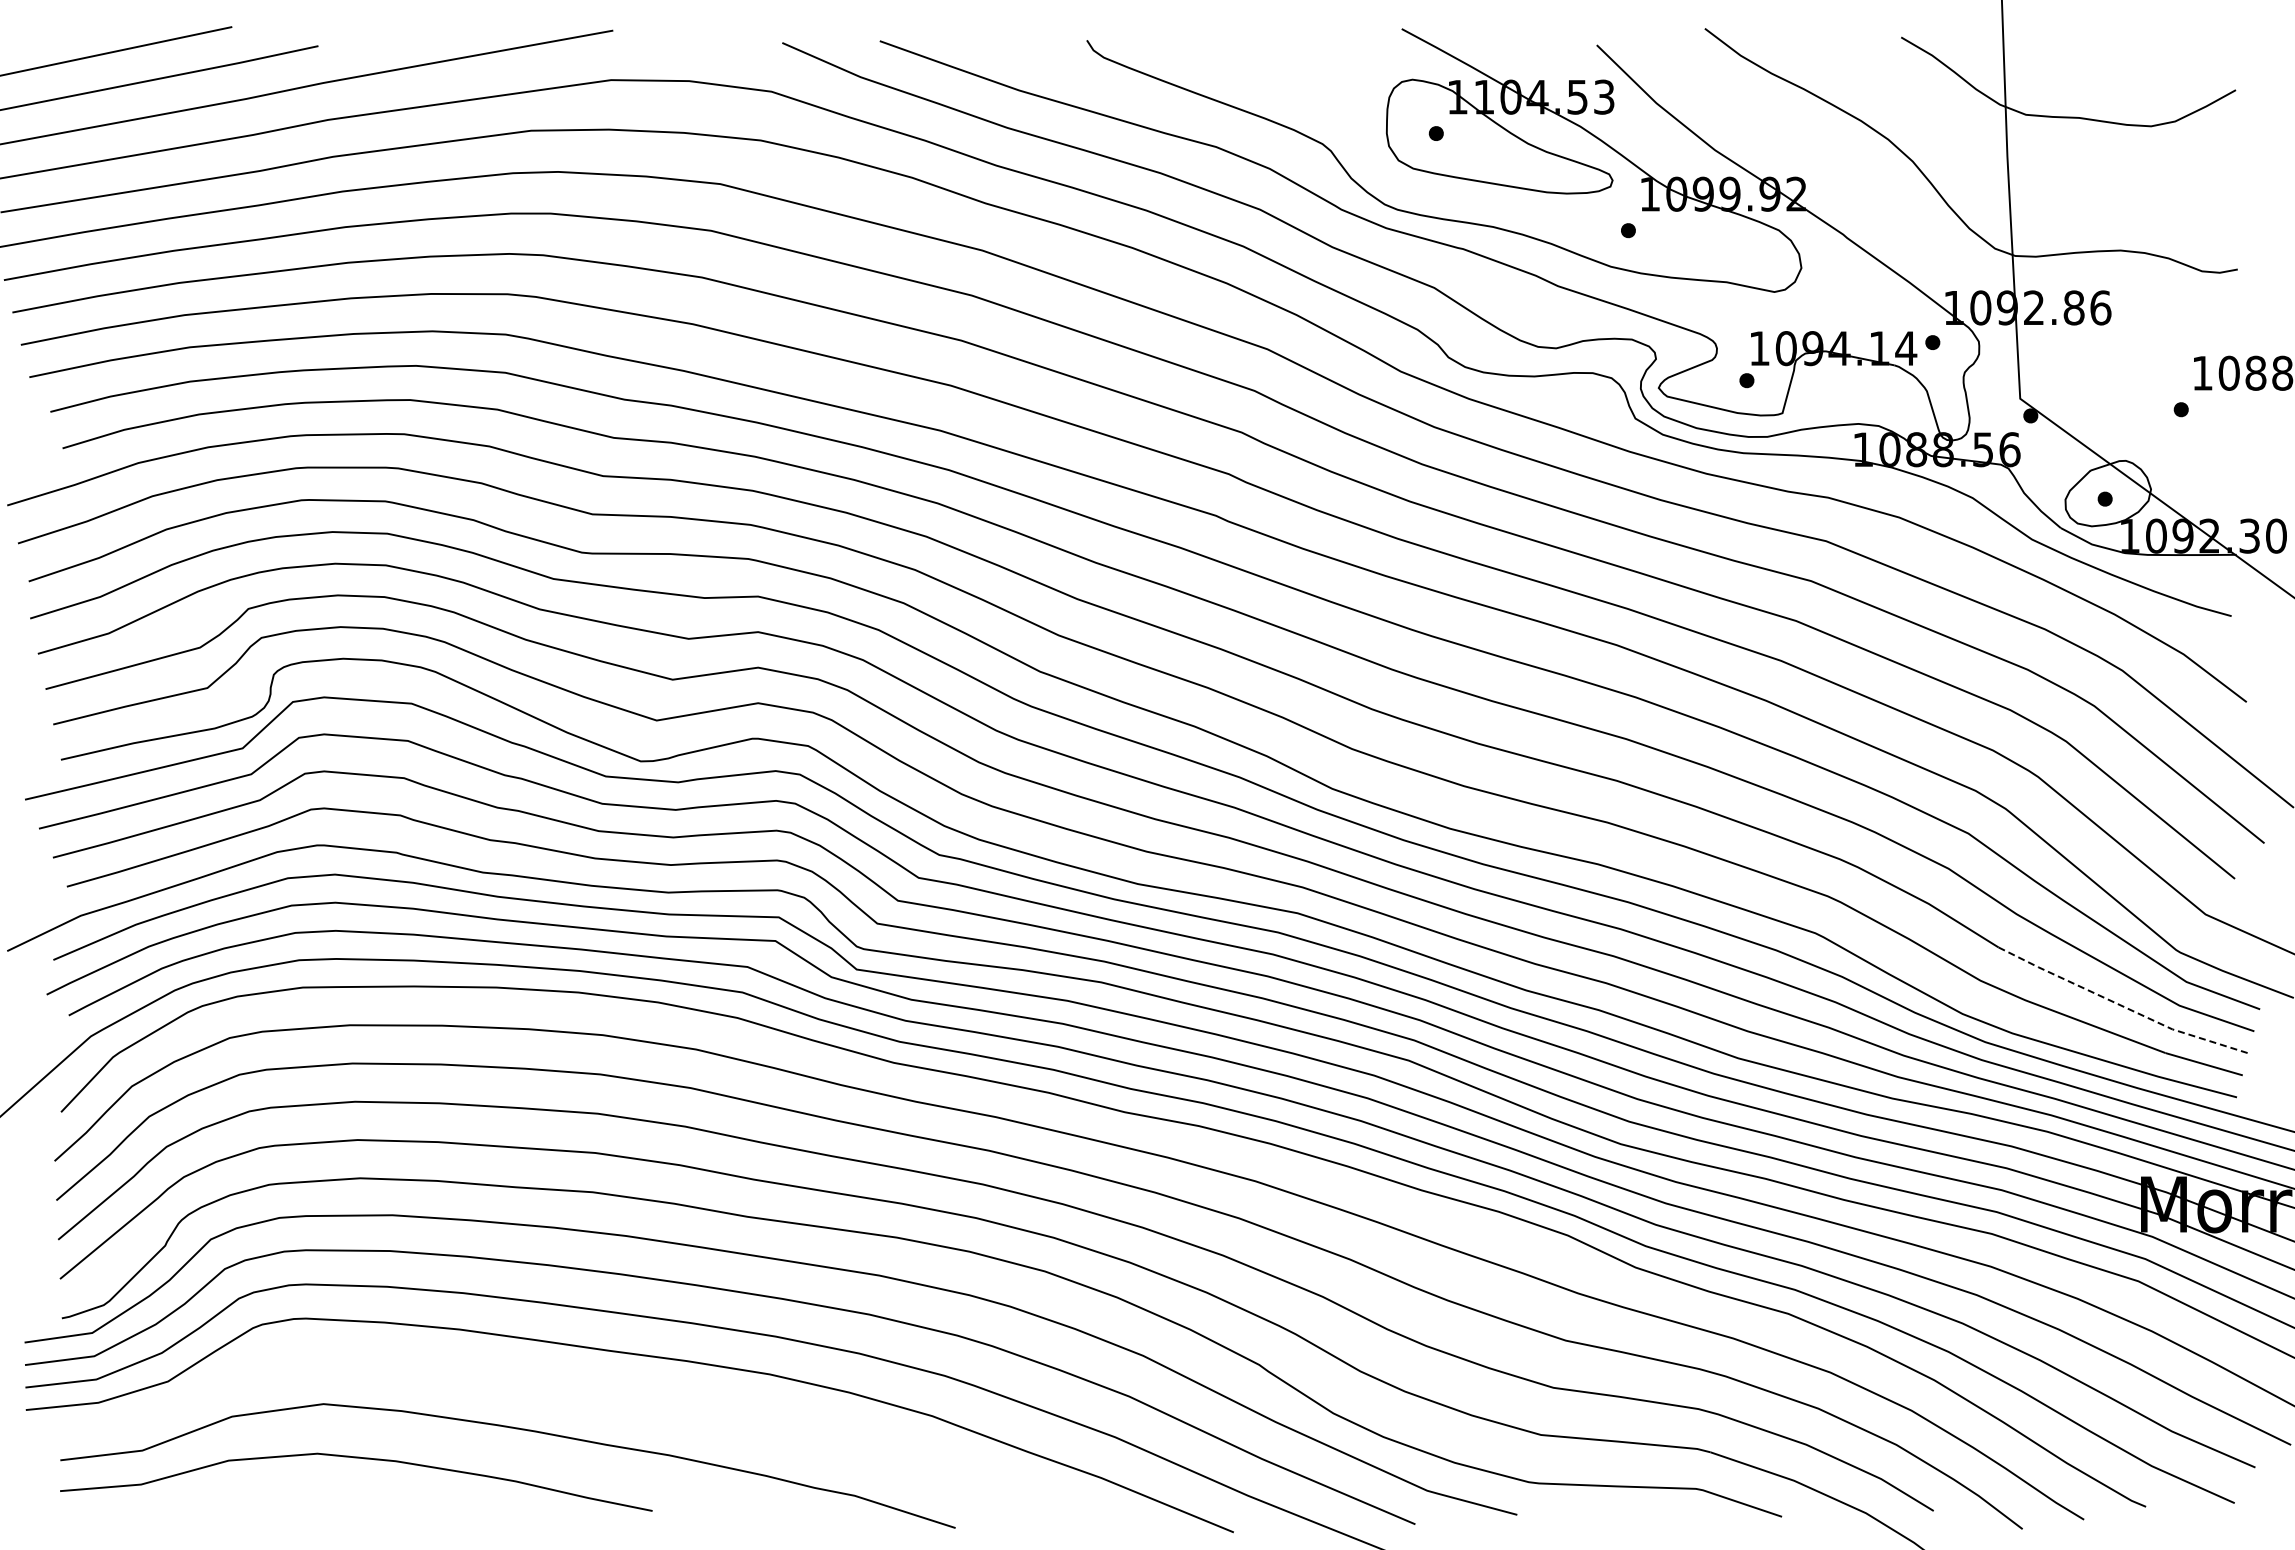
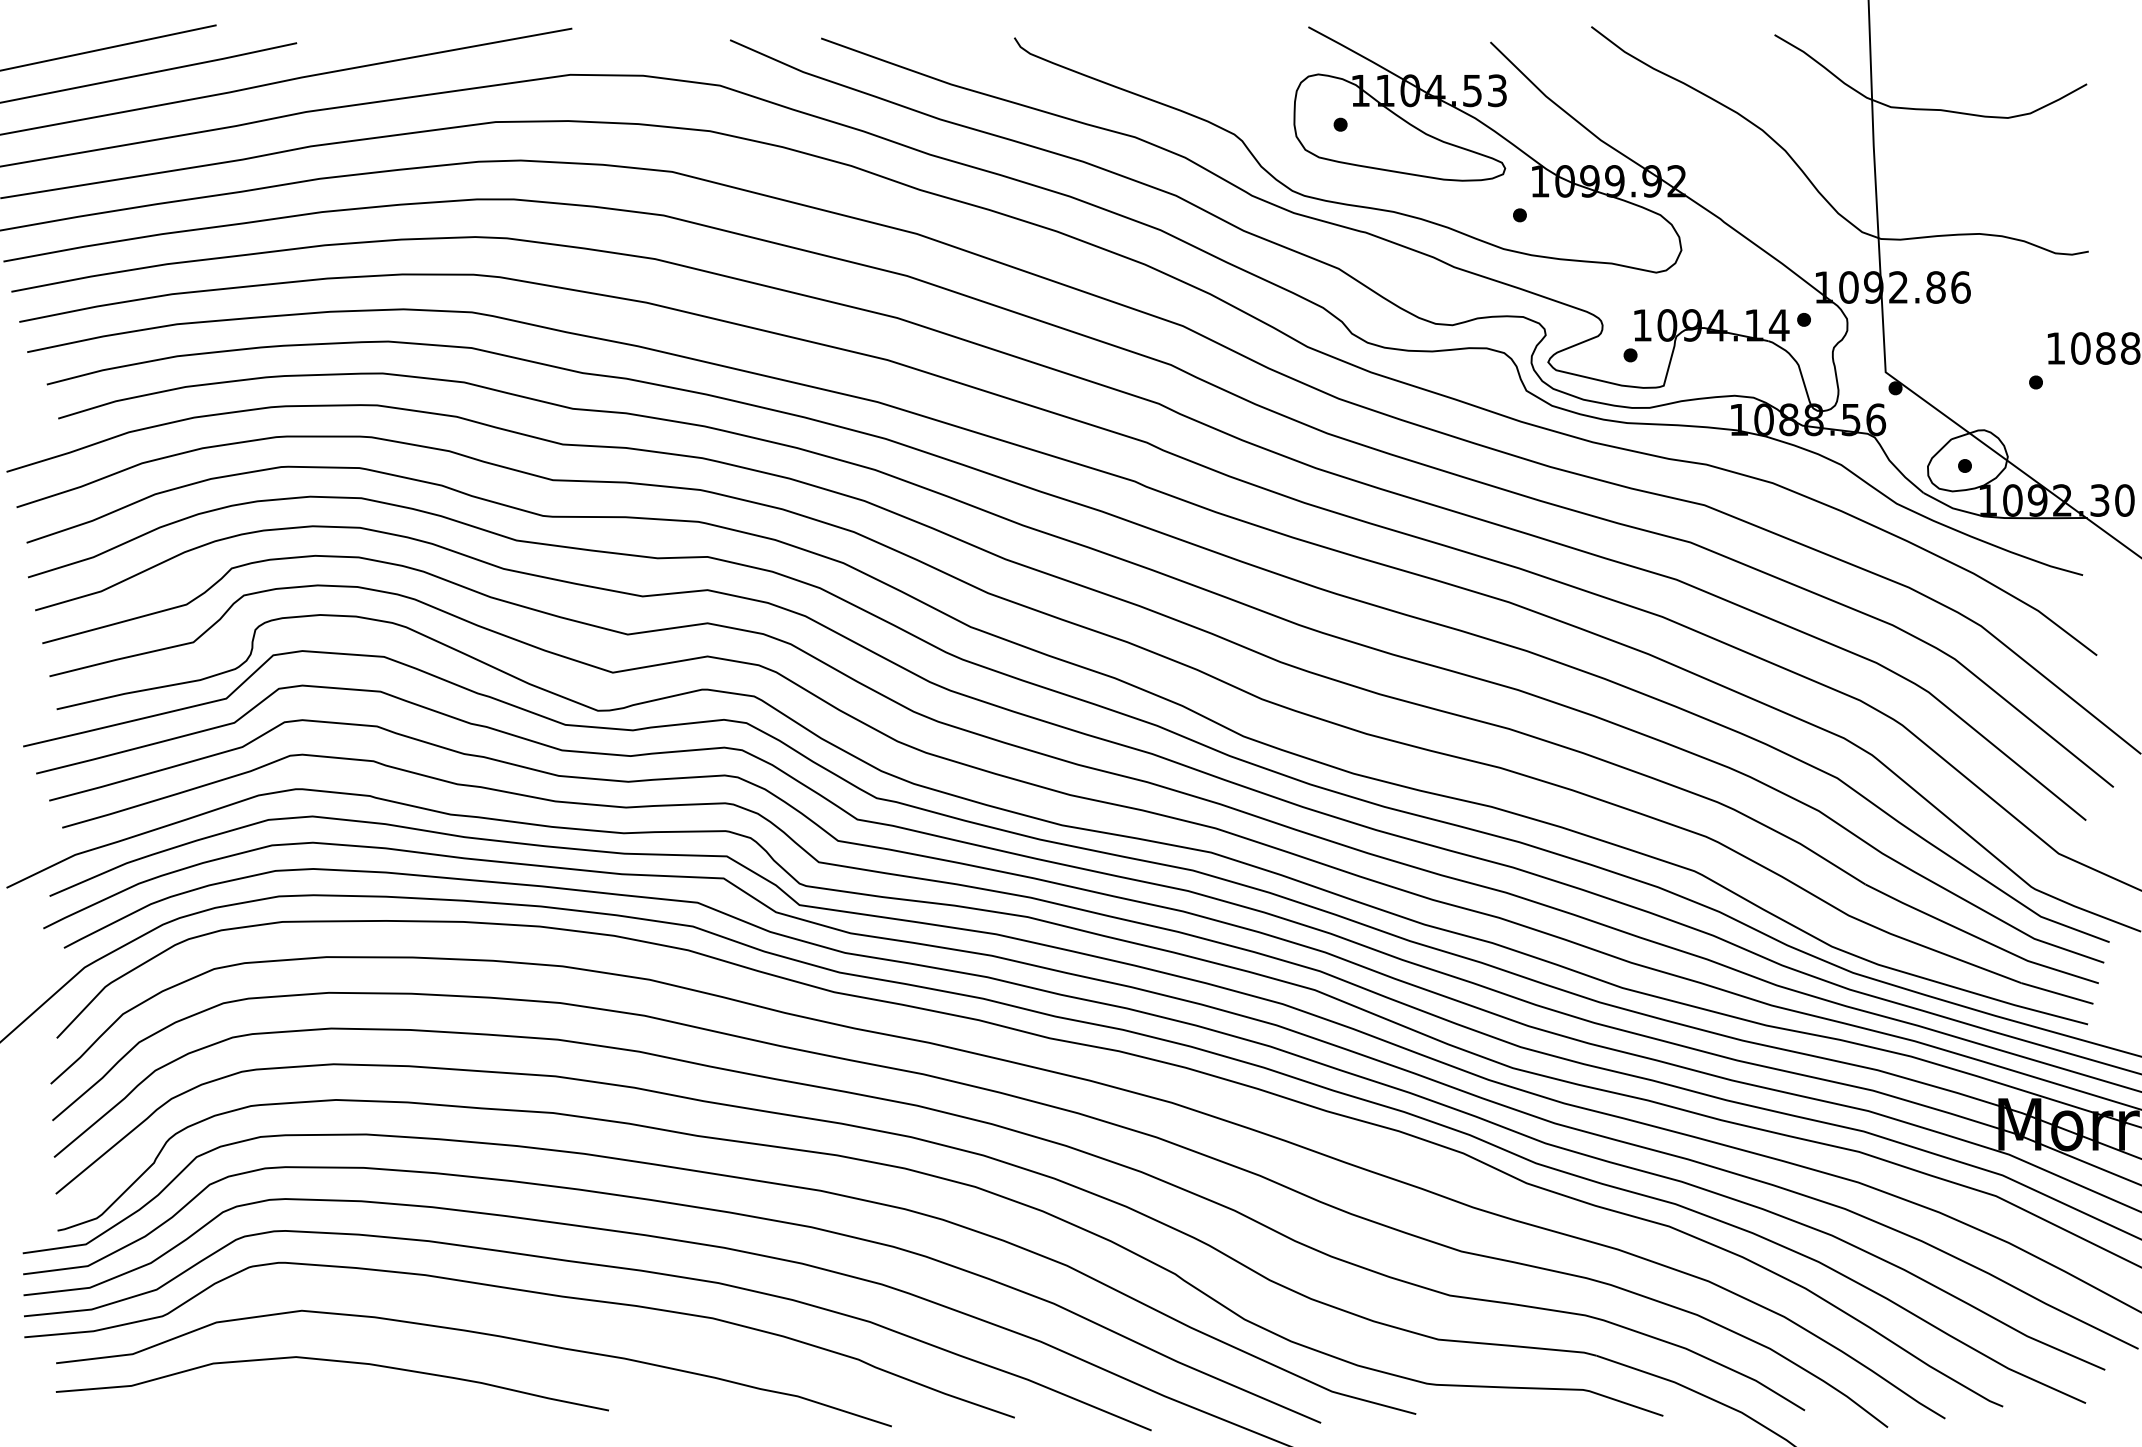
line: (2121, 1005) -> (1980, 938), dashed -> solid
curve: (566, 1384) -> (528, 1292), added

